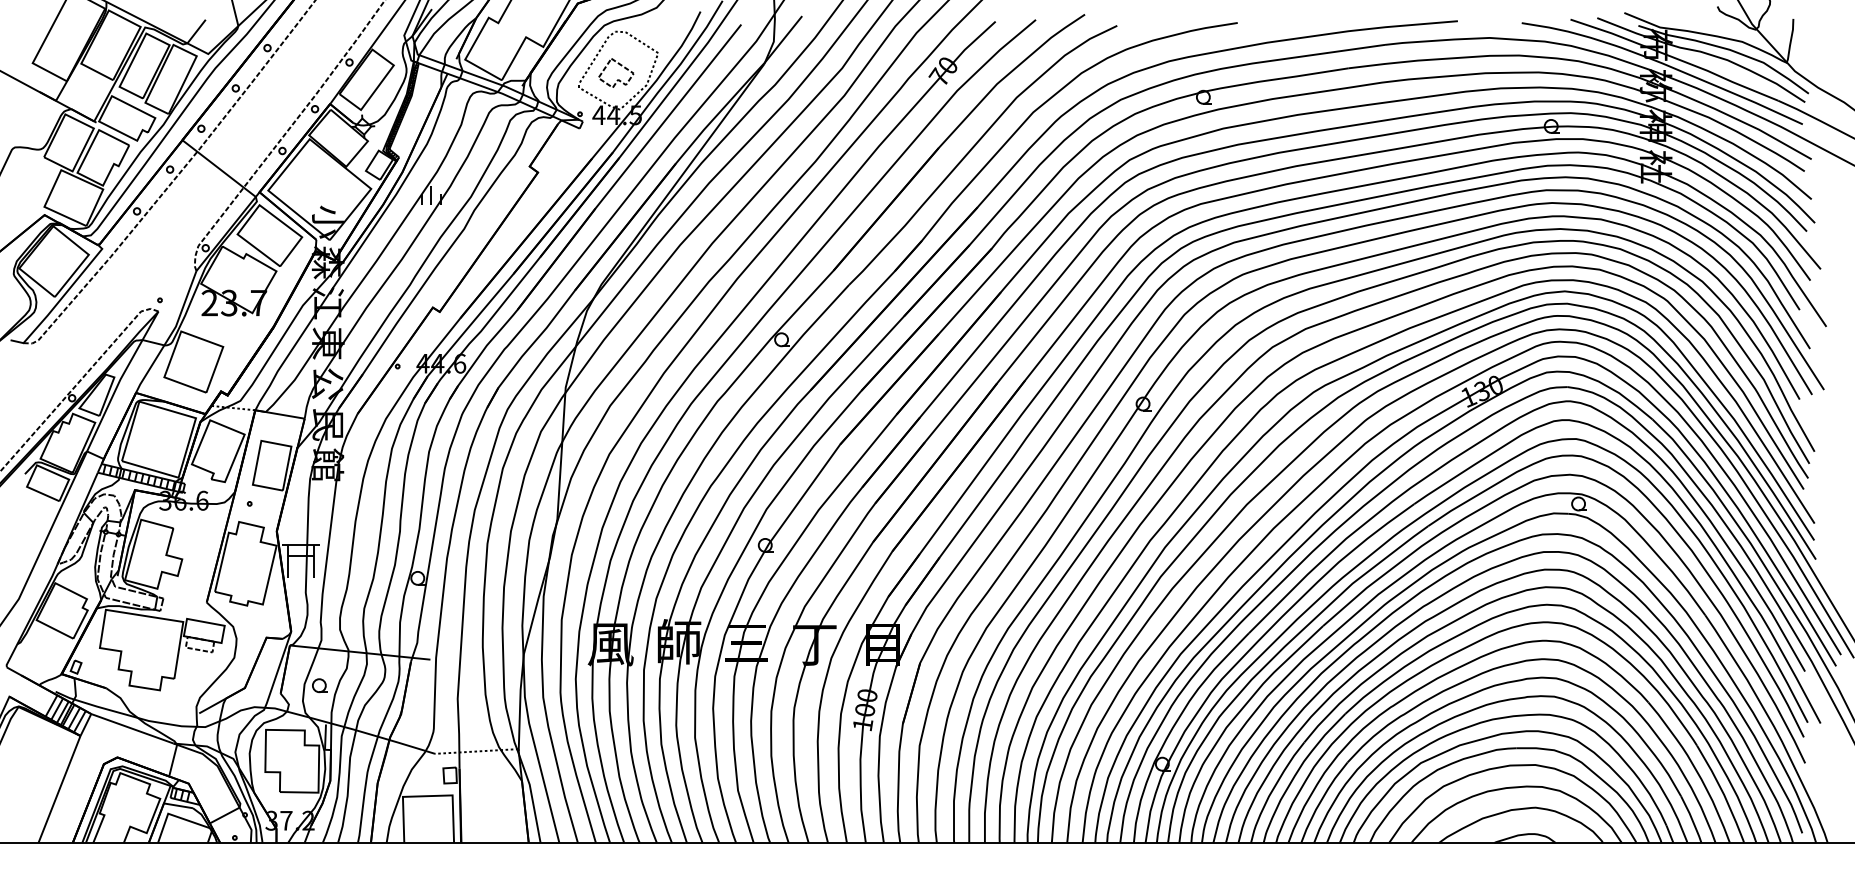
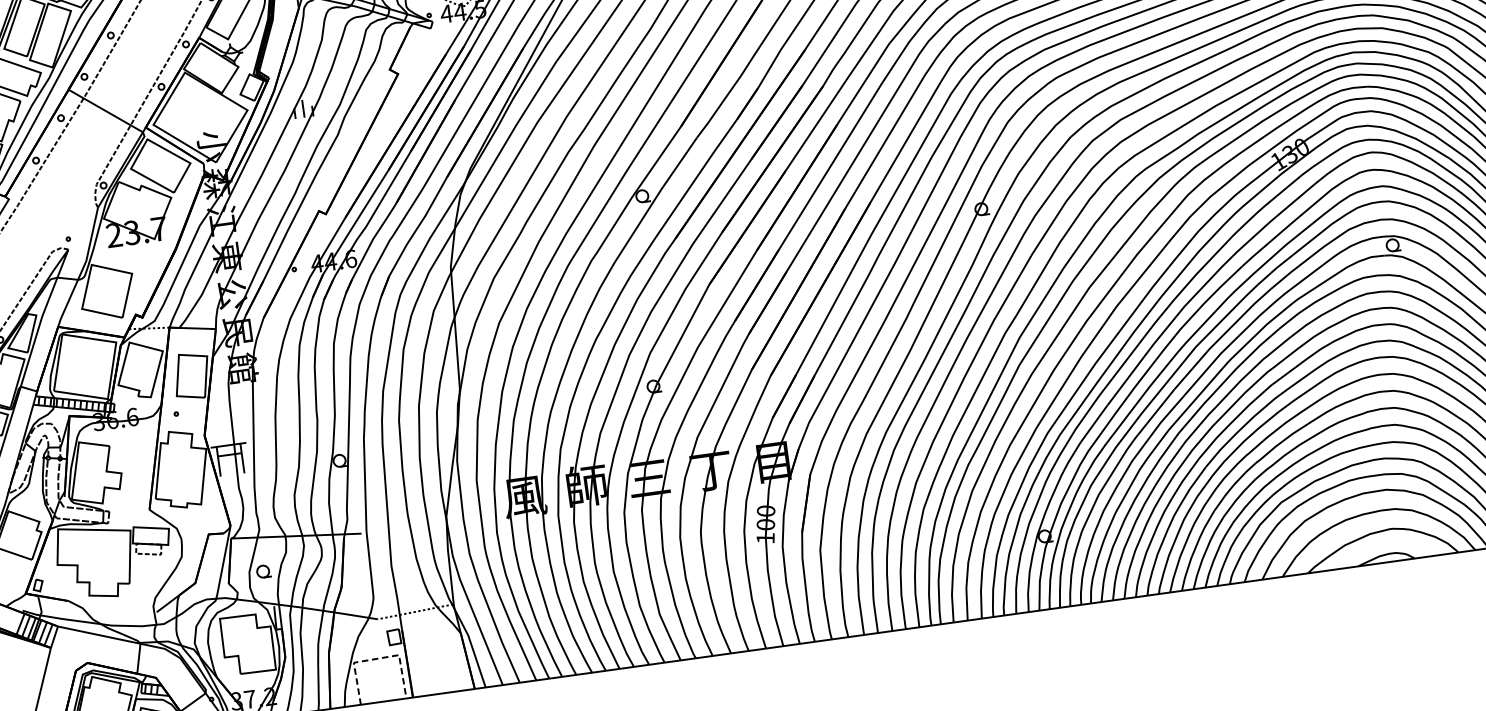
line: (428, 796) -> (377, 659), solid -> dashed

